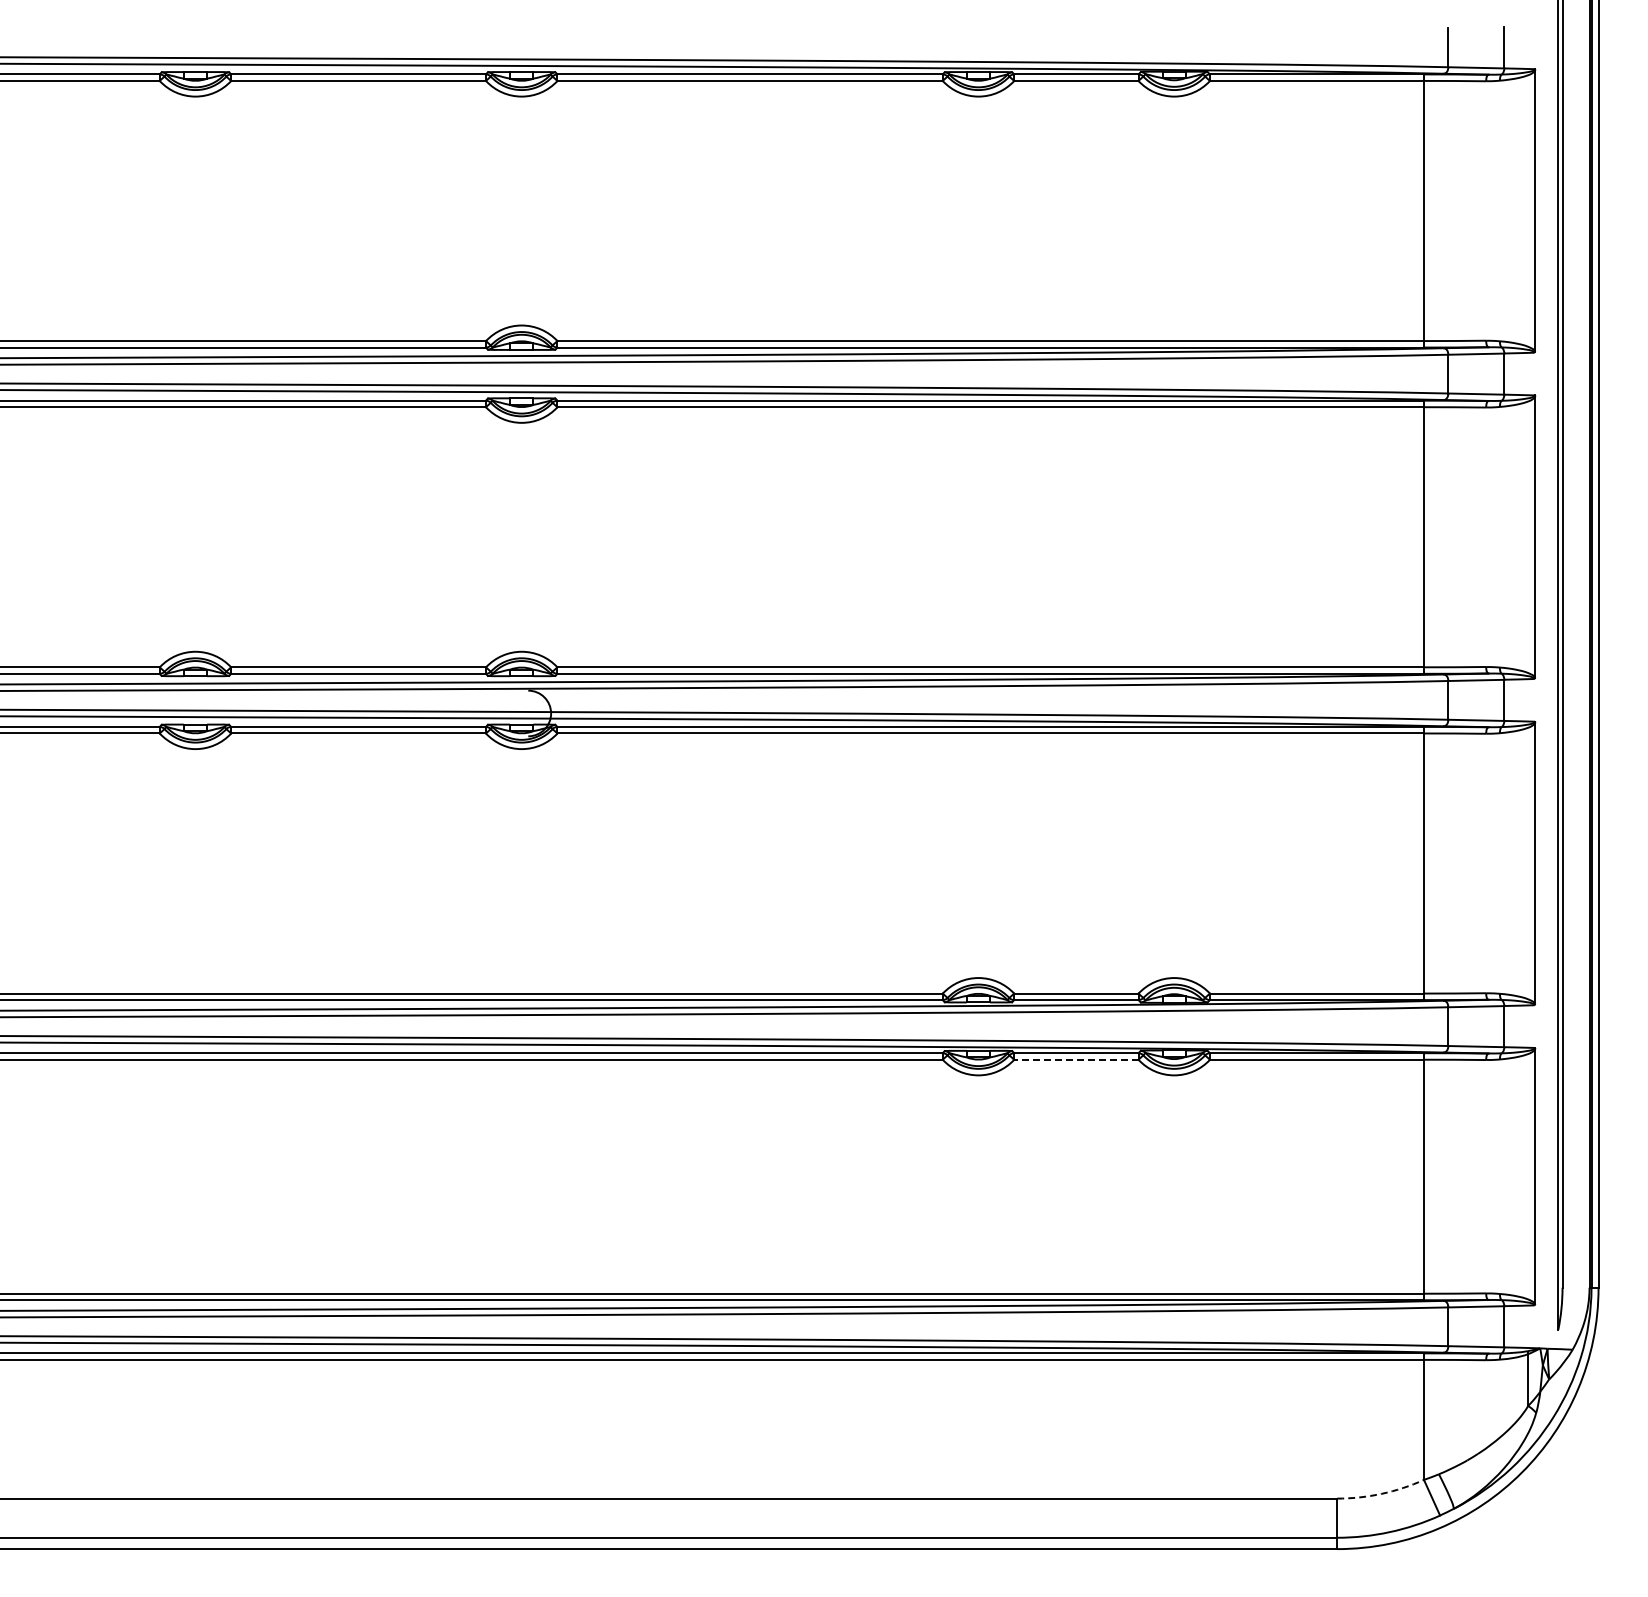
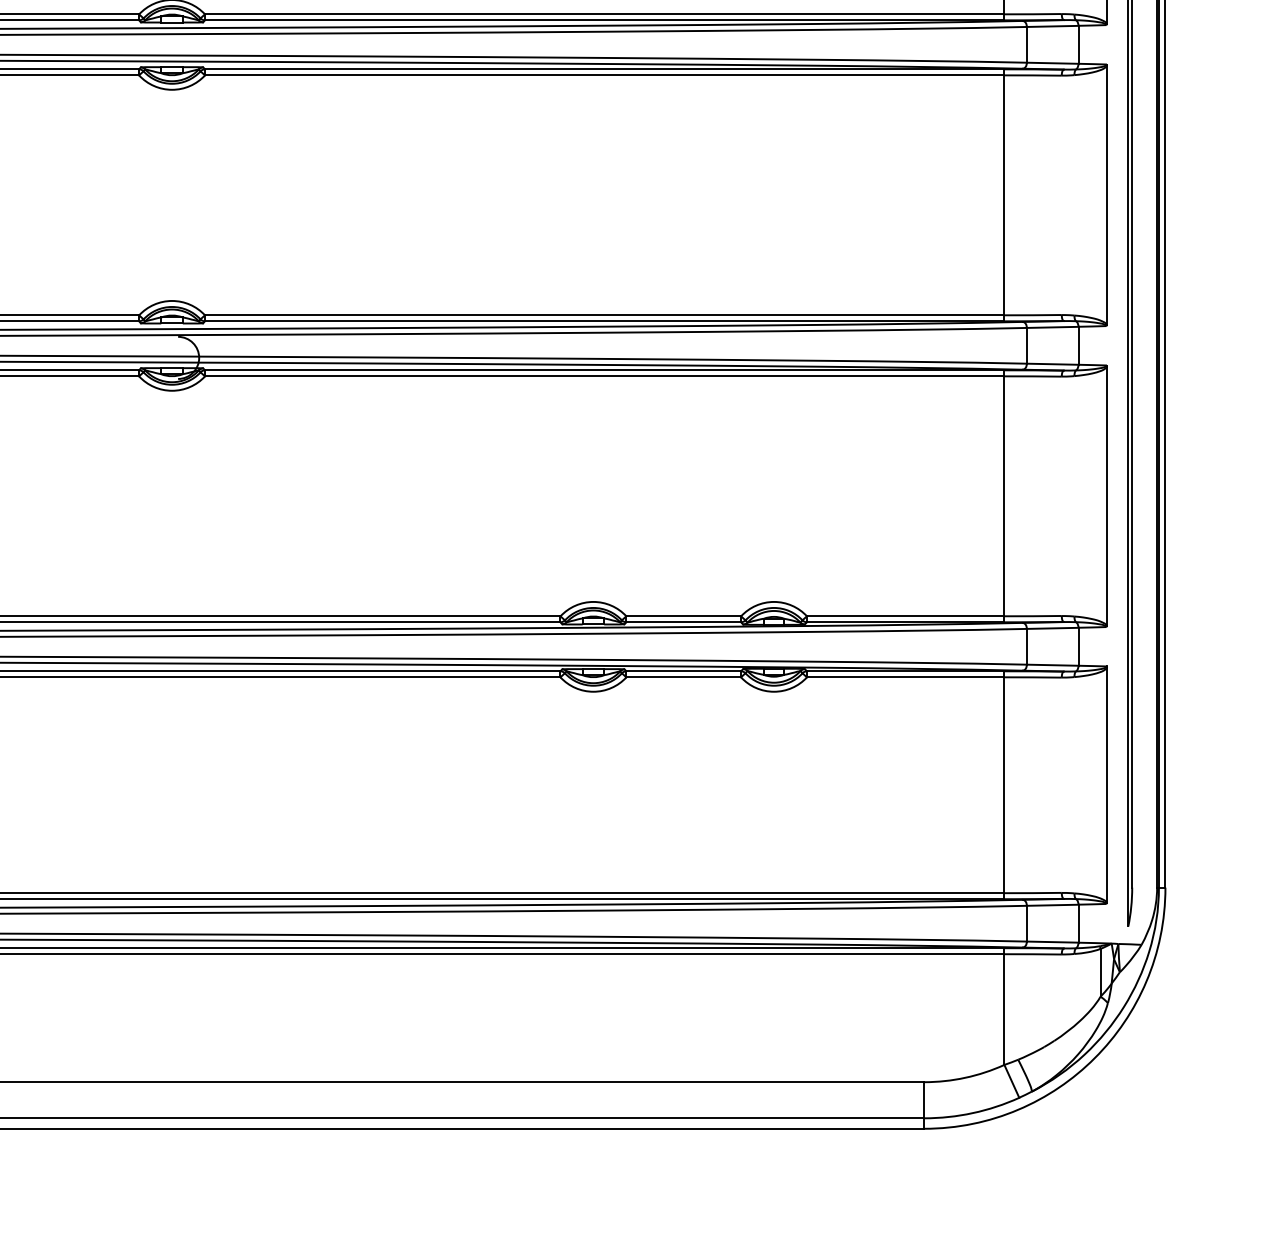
line: (1075, 1059) -> (682, 677), dashed -> solid
arc: (1381, 1493) -> (965, 1077), dashed -> solid

